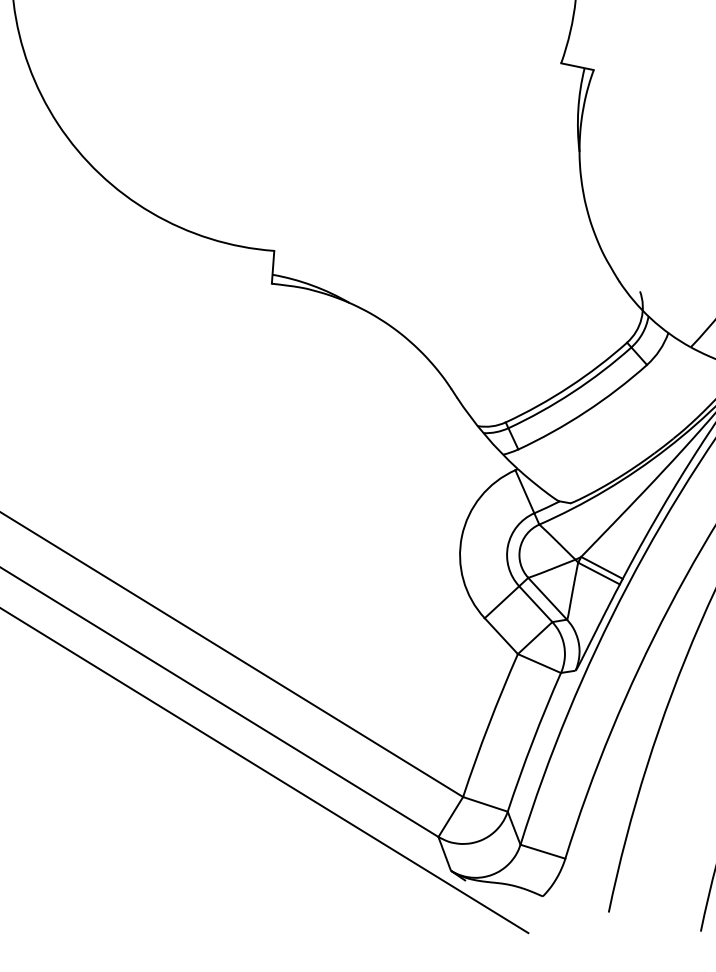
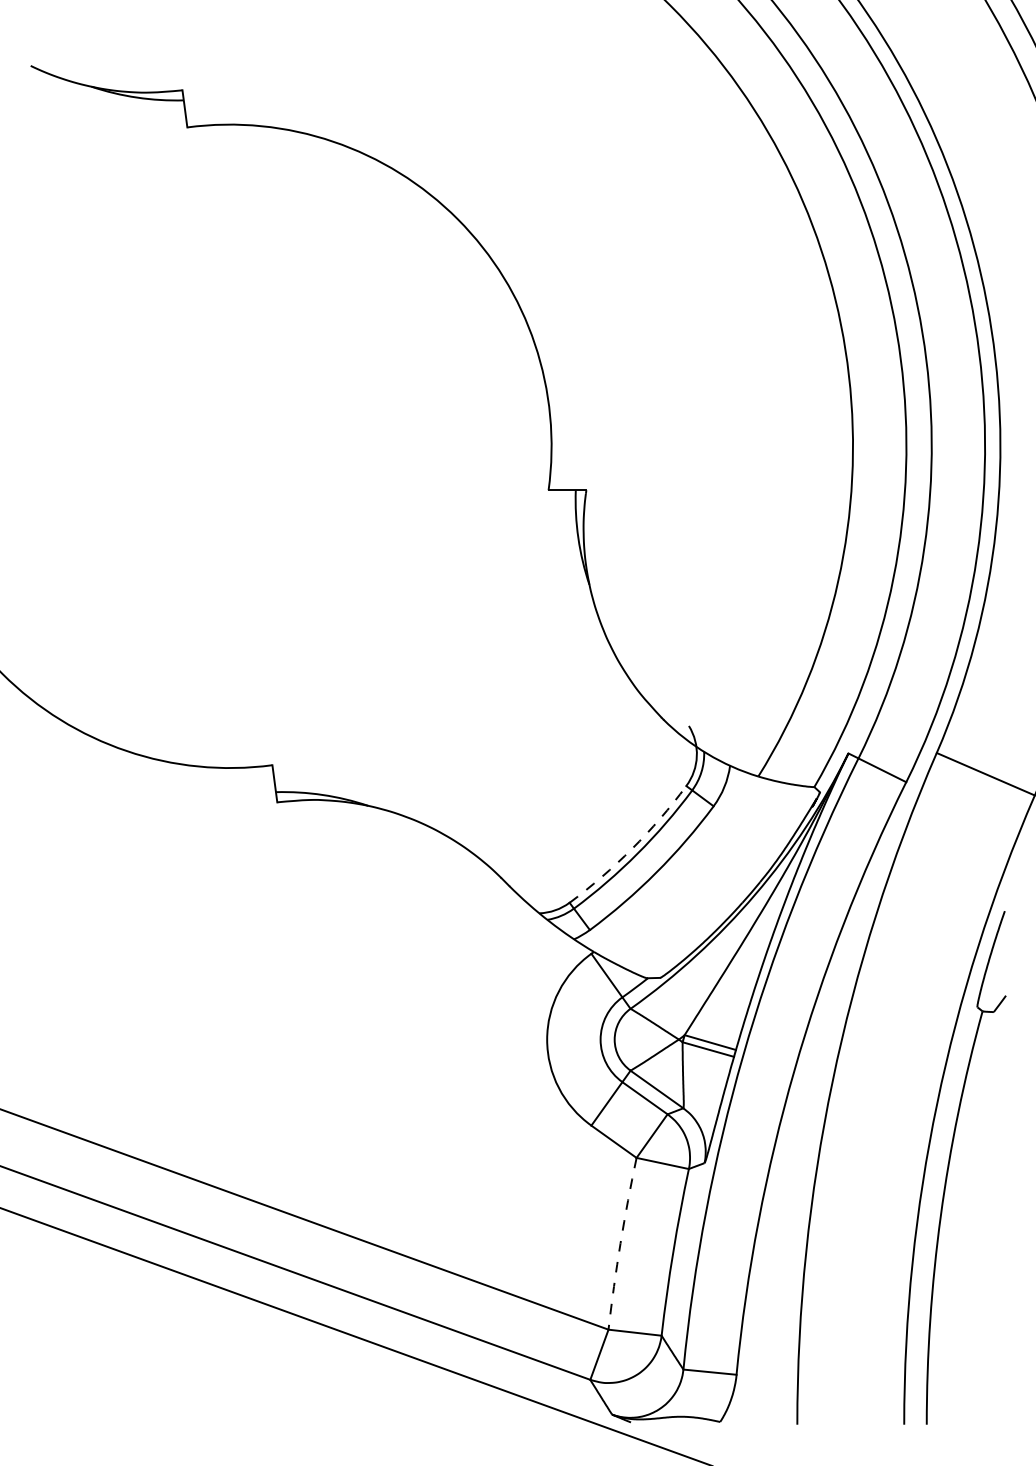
arc: (569, 386) -> (632, 848), solid -> dashed
arc: (488, 724) -> (620, 1243), solid -> dashed

